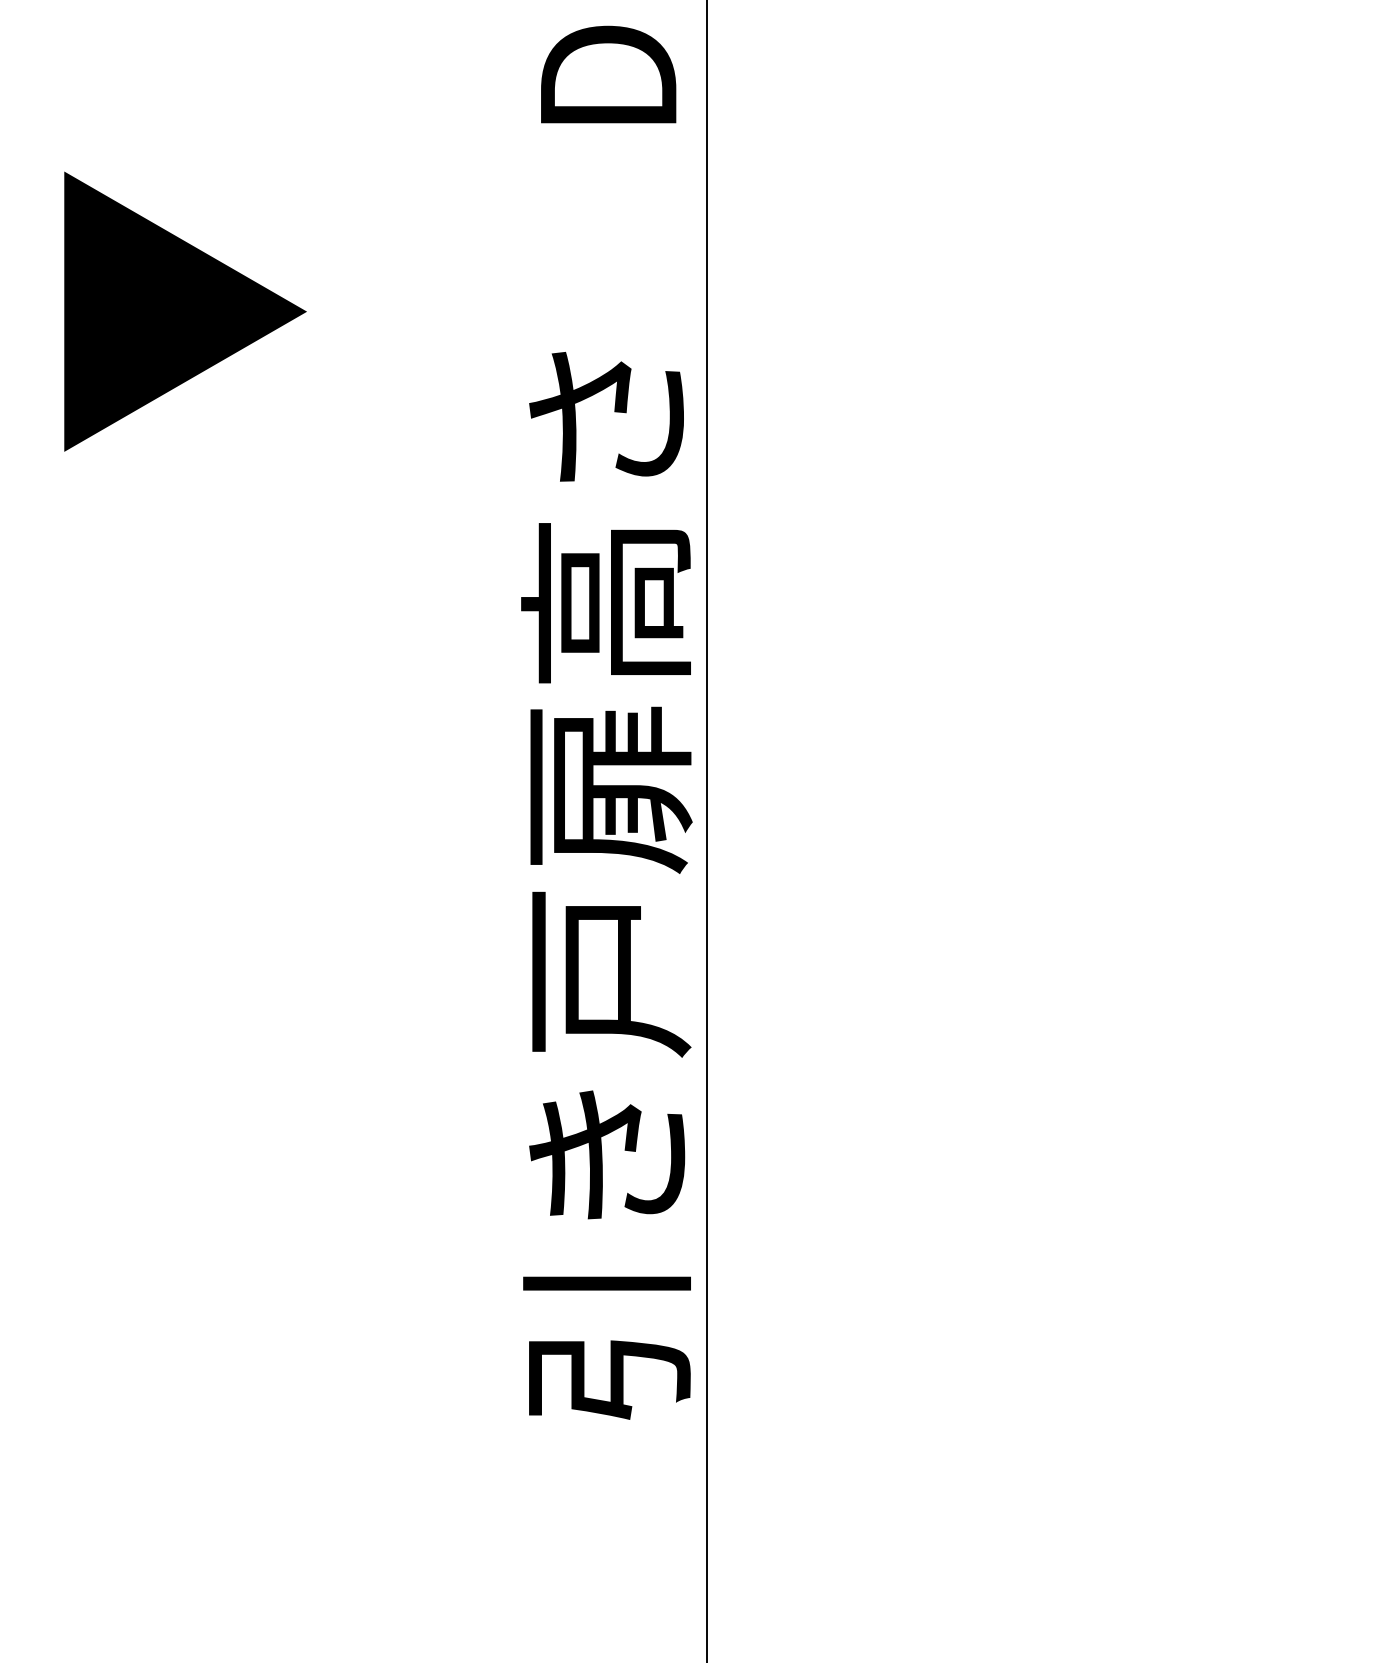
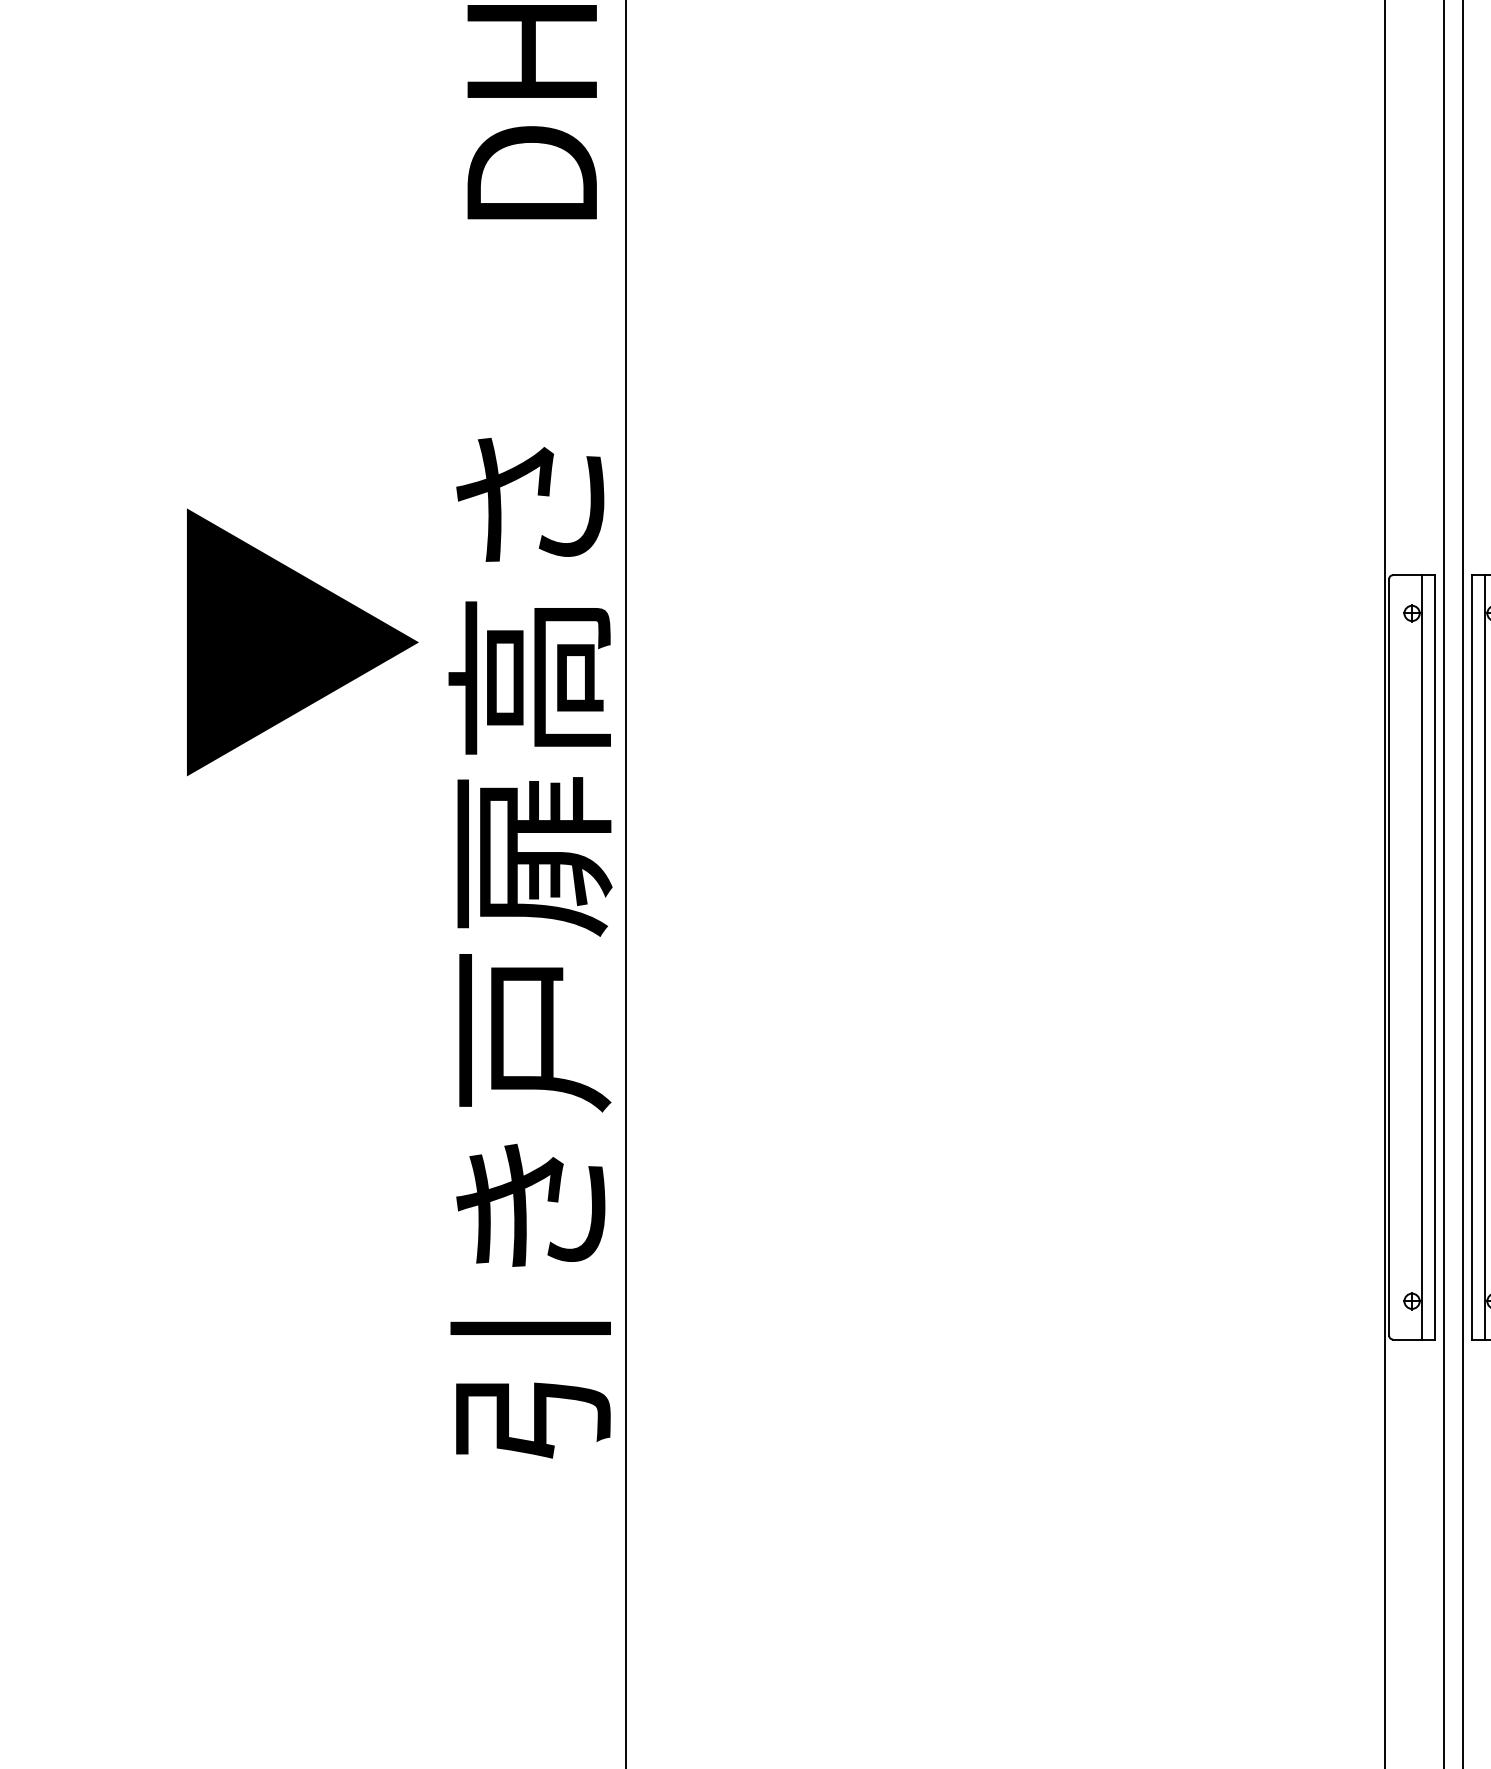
part: (185, 311) -> (302, 642), moved

